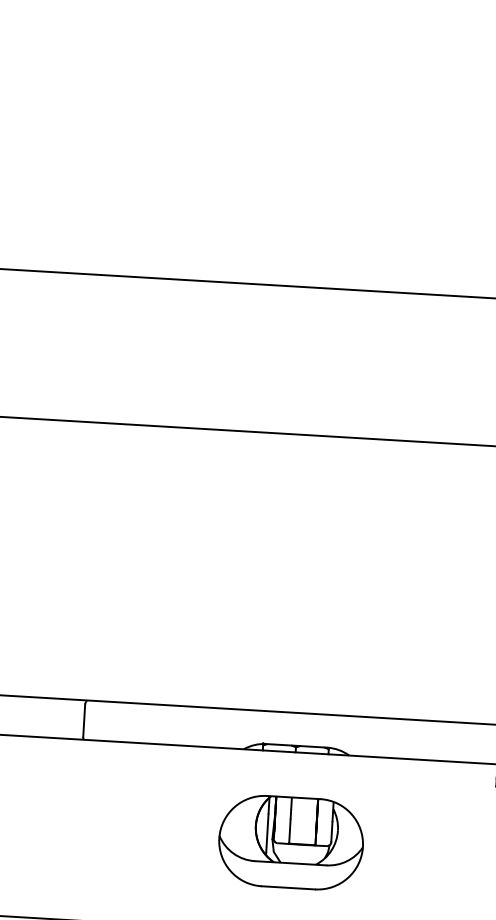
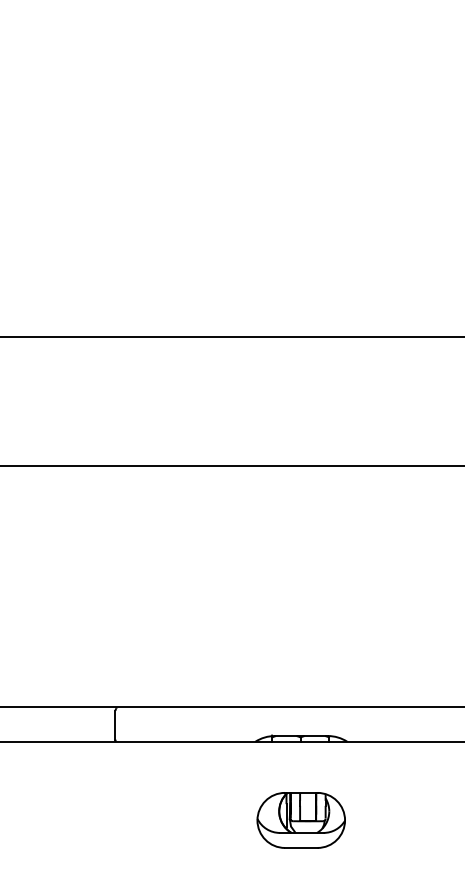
part: (290, 842) -> (300, 820), size x0.7

